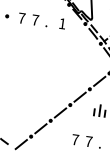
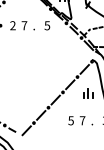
text: (21, 18) -> (12, 25), 7 -> 2
text: (62, 23) -> (47, 25), 1 -> 5
text: (74, 139) -> (70, 120), 7 -> 5

